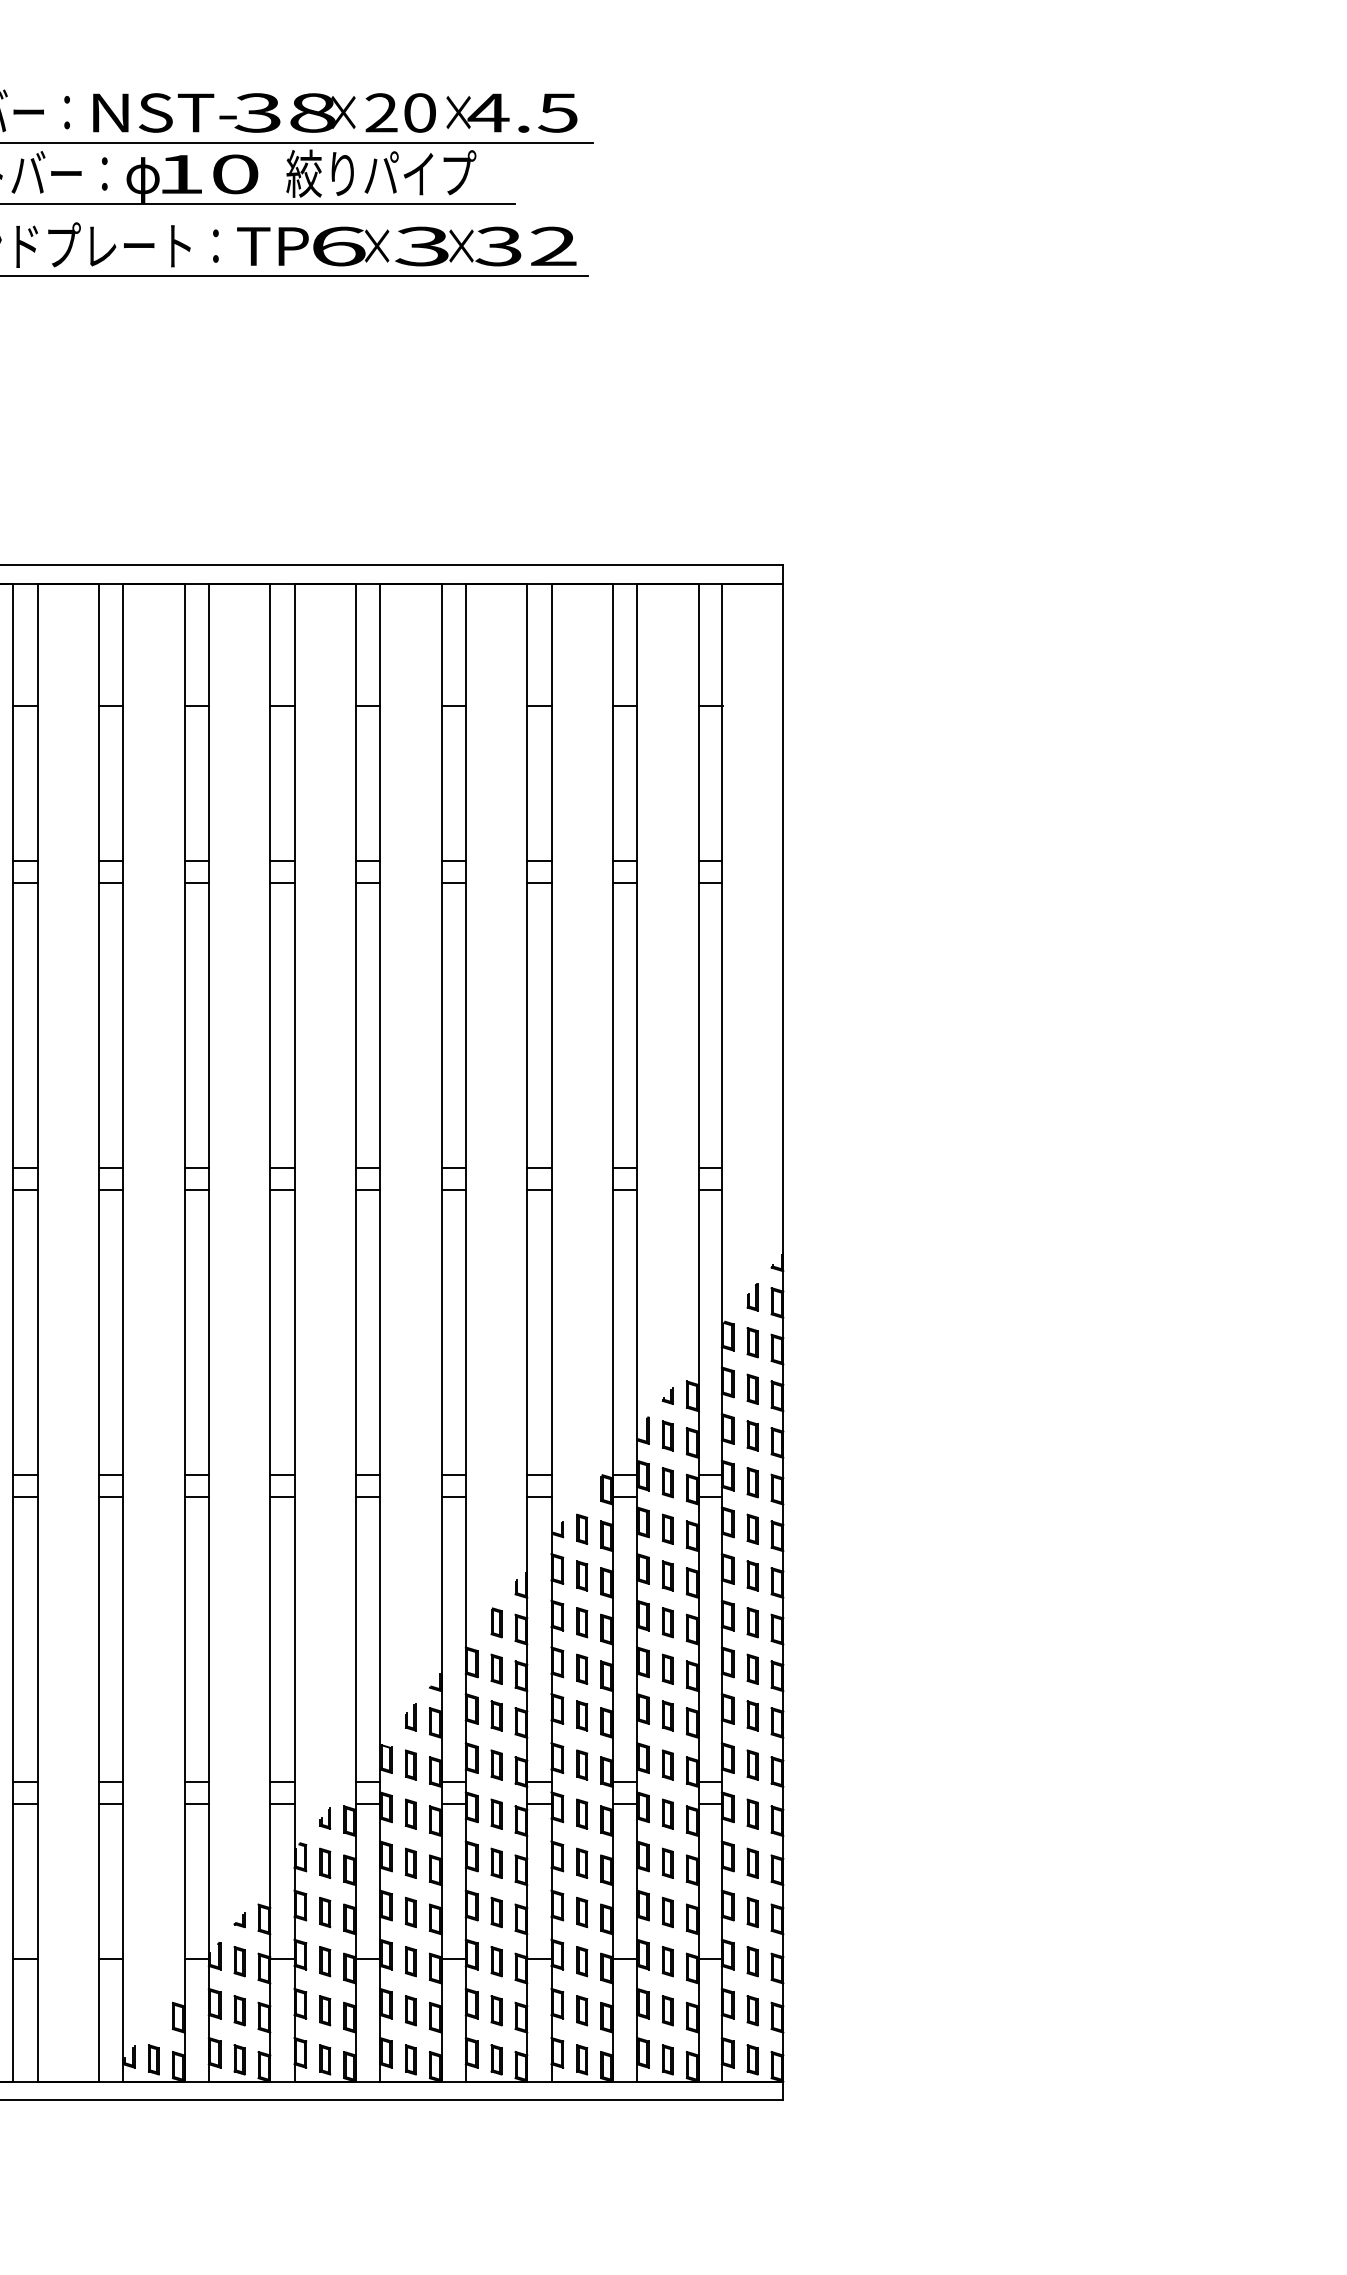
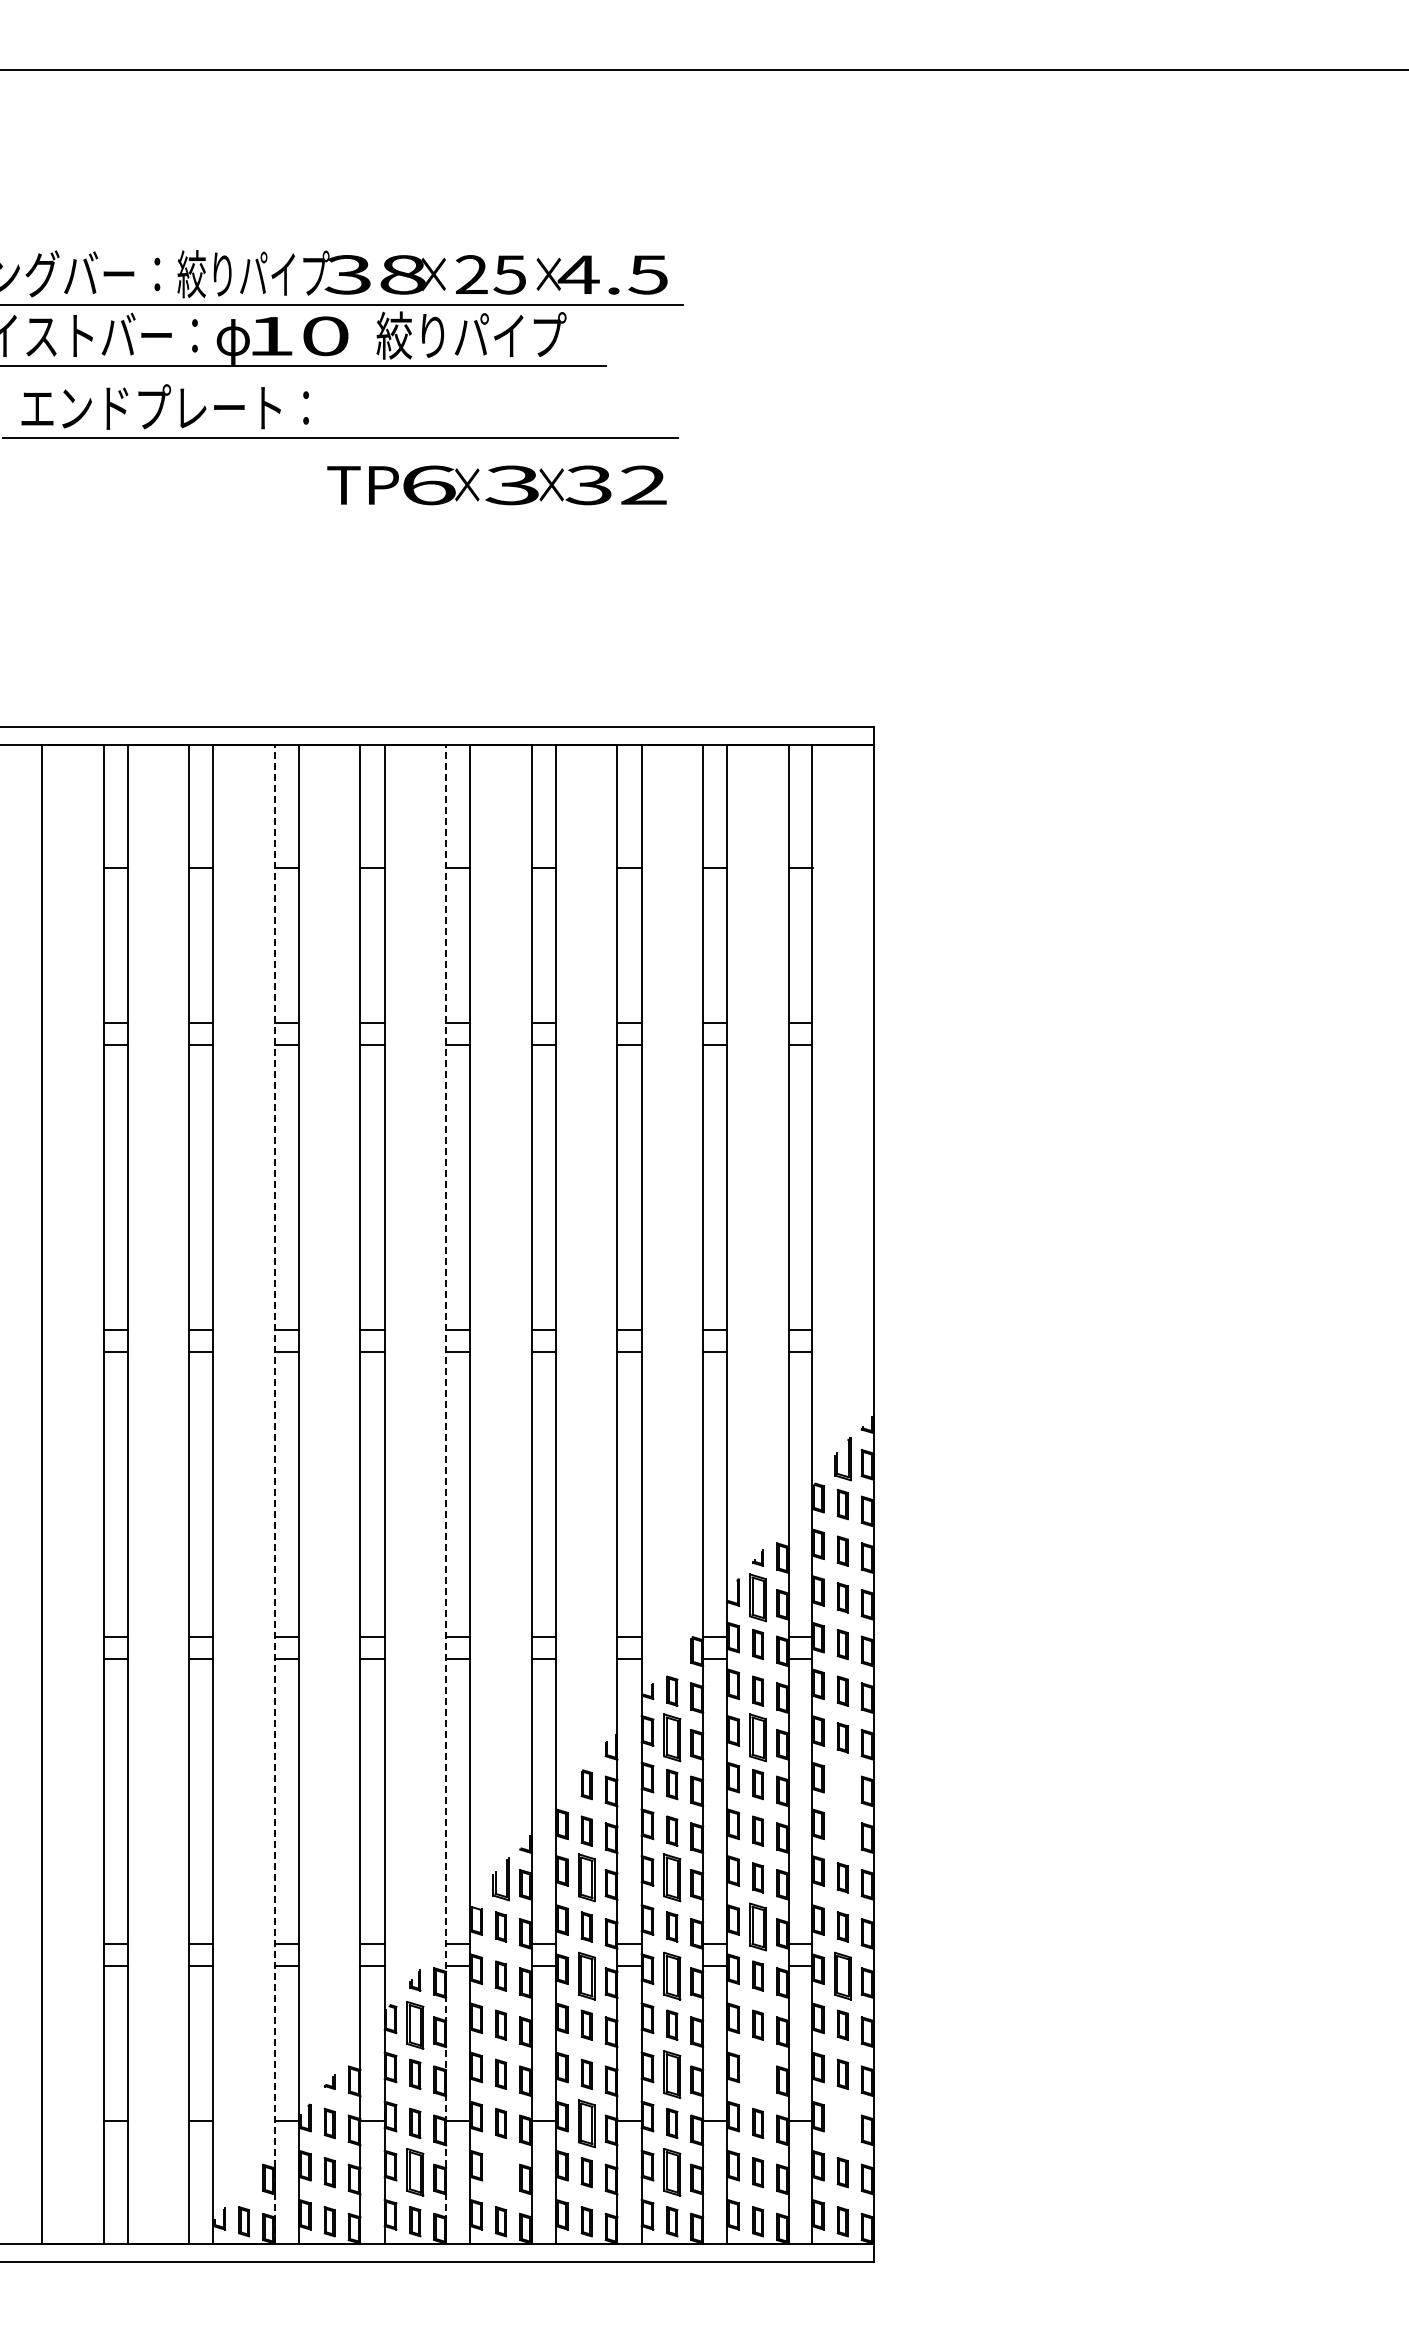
text: (163, 112) -> (253, 274), NST- -> 絞りパイプ
text: (419, 112) -> (509, 274), 20 -> 25
text: (406, 246) -> (496, 485), moved
part: (752, 1297) -> (842, 1459), size x1.6
line: (184, 1332) -> (274, 1494), solid -> dashed
line: (356, 1332) -> (446, 1494), solid -> dashed
part: (667, 1435) -> (757, 1597), size x1.6
part: (582, 1575) -> (672, 1737), size x1.6
part: (667, 1575) -> (757, 1737), size x1.6
part: (752, 1622) -> (842, 1784), removed
part: (752, 1668) -> (842, 1830), removed
part: (496, 1715) -> (586, 1877), size x1.6
part: (582, 1715) -> (672, 1877), size x1.6
part: (410, 1717) -> (500, 1879), size x1.6
part: (667, 1764) -> (757, 1926), size x1.6
part: (496, 1813) -> (586, 1975), size x1.6
part: (582, 1813) -> (672, 1975), size x1.6
part: (752, 1813) -> (842, 1975), size x1.6
part: (325, 1862) -> (415, 2024), size x1.6
part: (582, 1911) -> (672, 2073), size x1.6
part: (667, 1911) -> (757, 2073), removed
part: (496, 1960) -> (586, 2122), size x1.6
part: (752, 1960) -> (842, 2122), removed
part: (325, 2010) -> (415, 2172), size x1.6
part: (410, 2010) -> (500, 2172), removed
part: (582, 2010) -> (672, 2172), size x1.6

